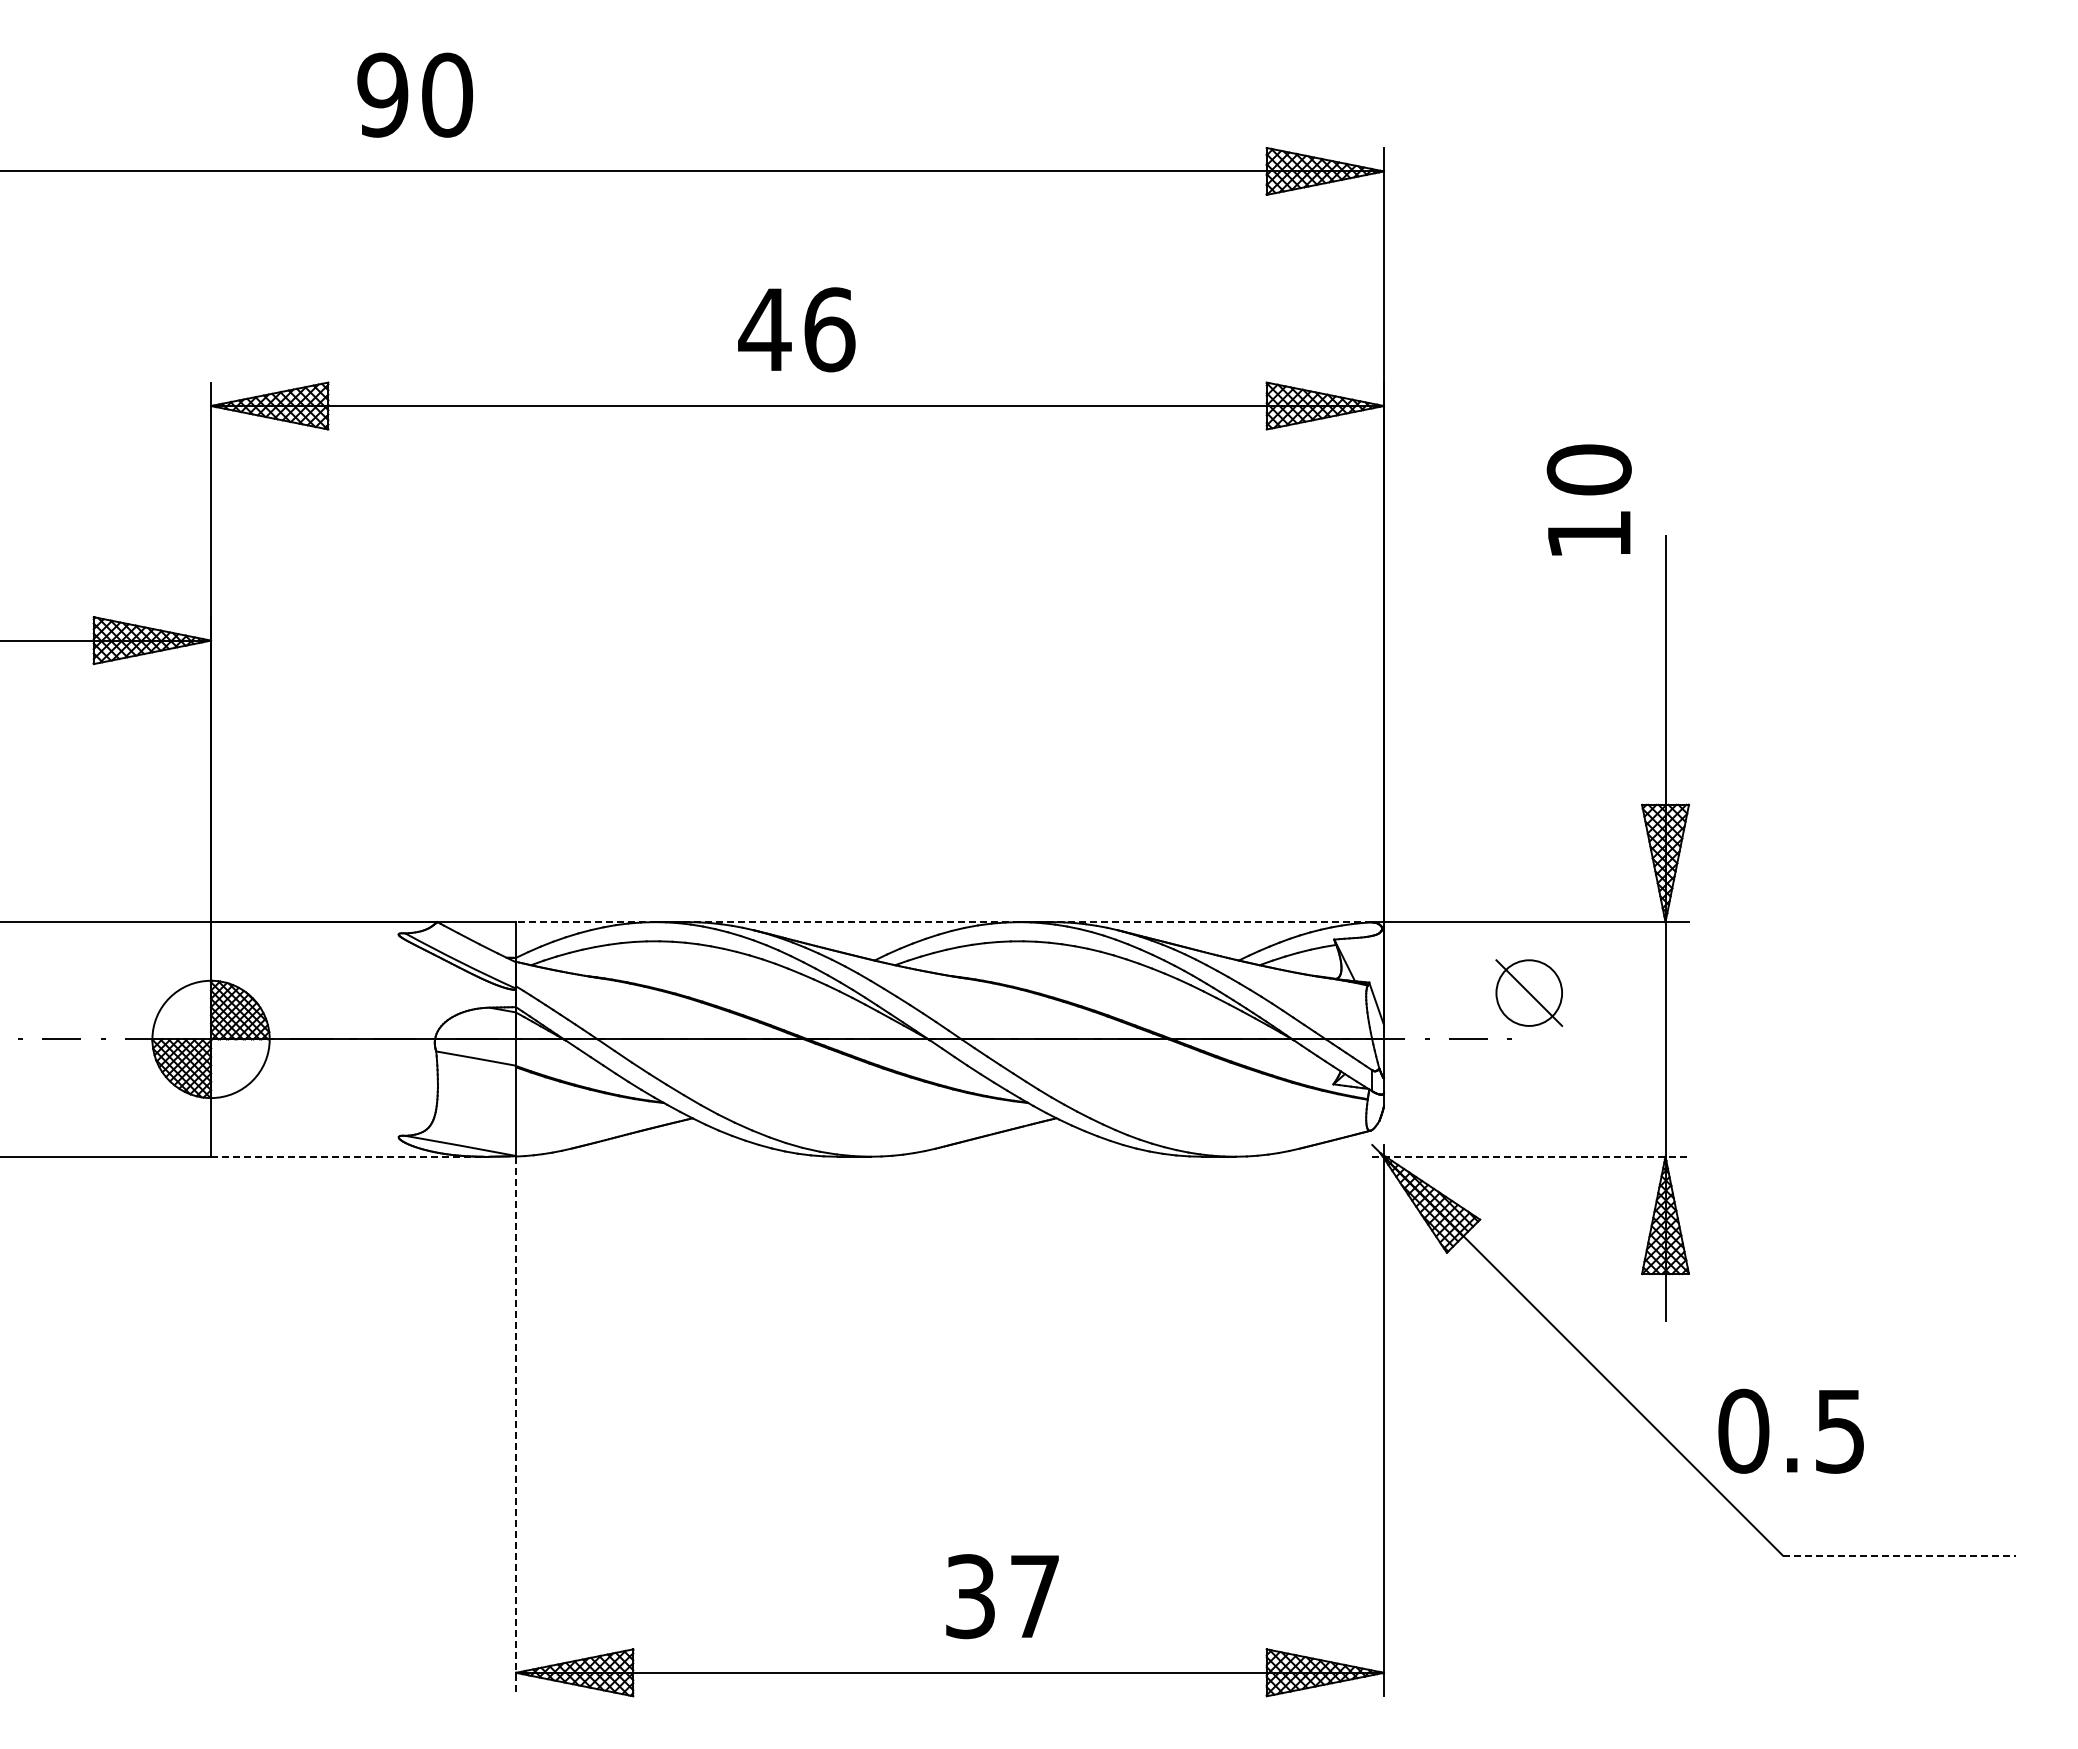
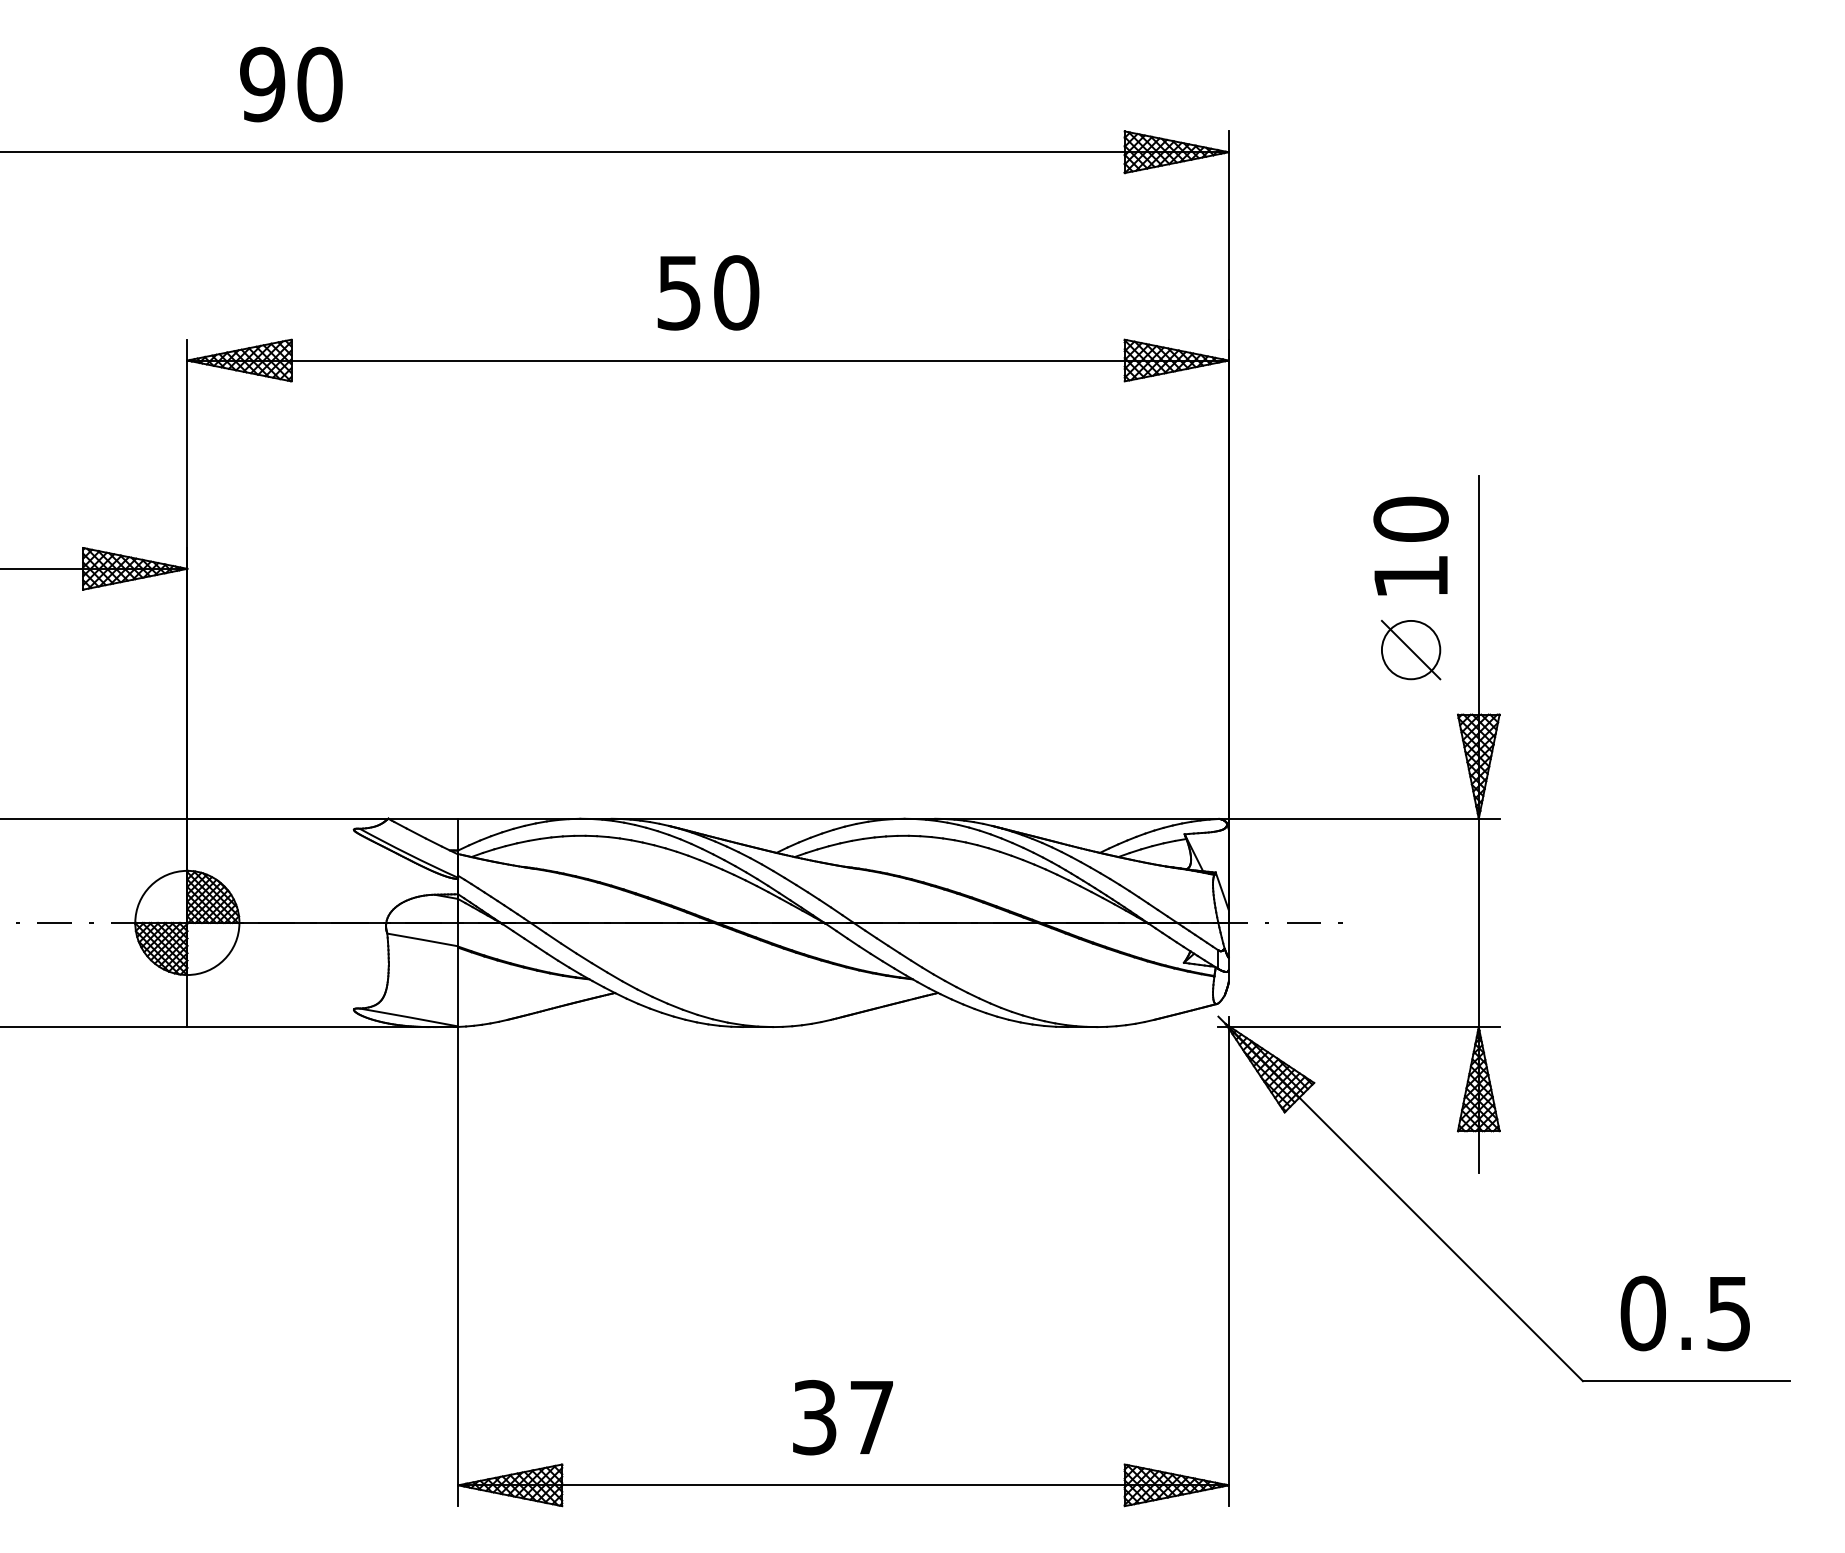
text: (414, 94) -> (290, 83), moved
text: (796, 329) -> (707, 292), 46 -> 50
text: (1588, 499) -> (1410, 545), moved
line: (943, 922) -> (837, 819), dashed -> solid
part: (1529, 992) -> (1411, 649), moved
line: (348, 1156) -> (309, 1026), dashed -> solid
line: (1531, 1156) -> (1359, 1026), dashed -> solid
line: (516, 1426) -> (458, 1266), dashed -> solid
text: (1790, 1430) -> (1684, 1312), moved
line: (1899, 1555) -> (1686, 1381), dashed -> solid
text: (1002, 1596) -> (843, 1417), moved

